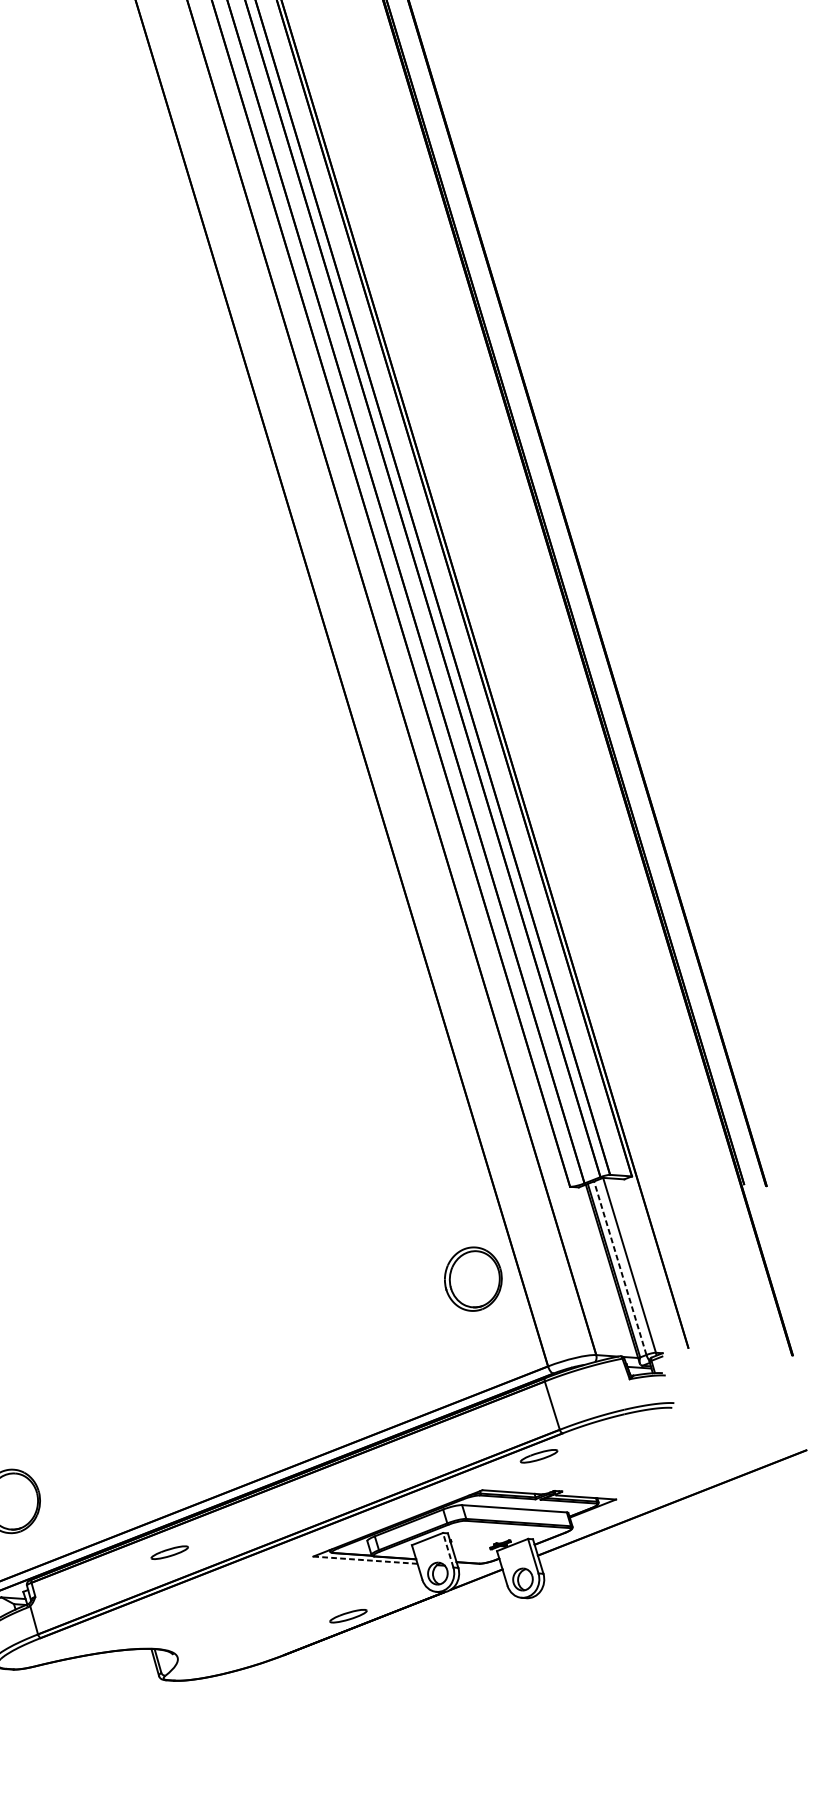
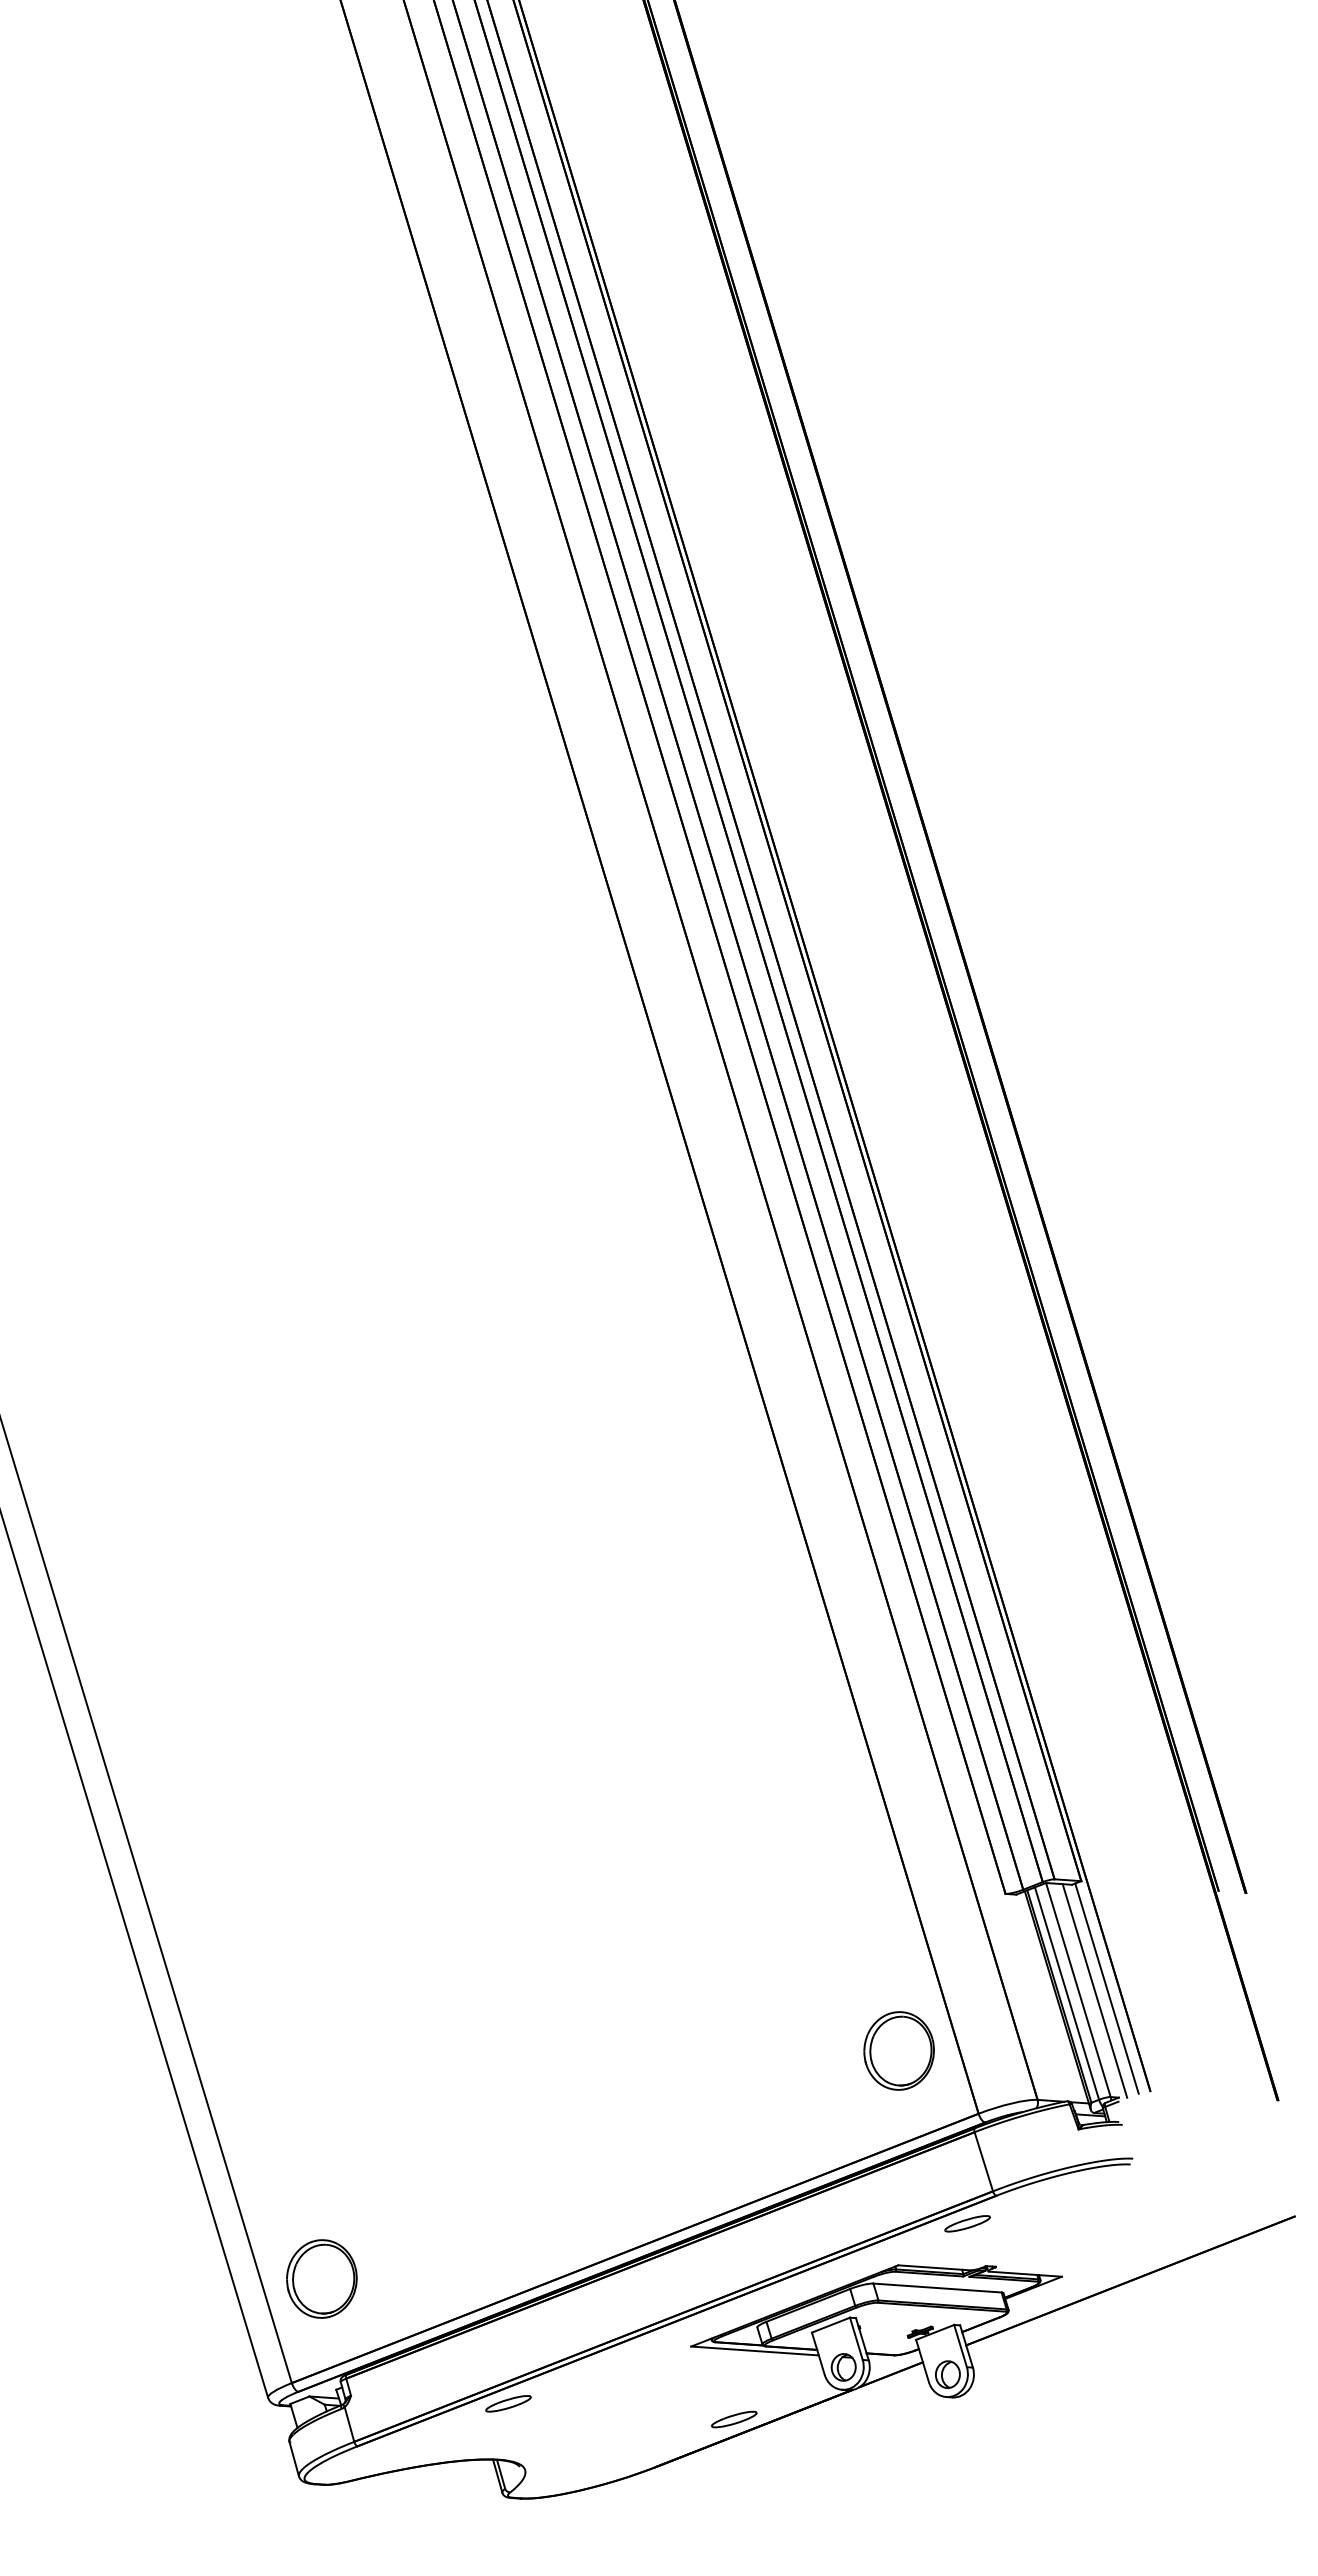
line: (652, 1264) -> (1106, 1988), added
line: (642, 1265) -> (1094, 1990), added
line: (620, 1268) -> (1067, 1993), dashed -> solid
part: (472, 1278) -> (898, 2050), moved
line: (448, 1549) -> (856, 2338), dashed -> solid
part: (169, 1552) -> (508, 2403), moved
line: (365, 1560) -> (755, 2351), dashed -> solid

